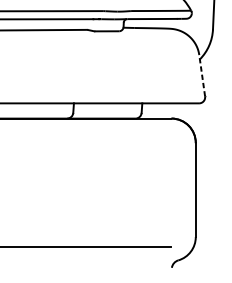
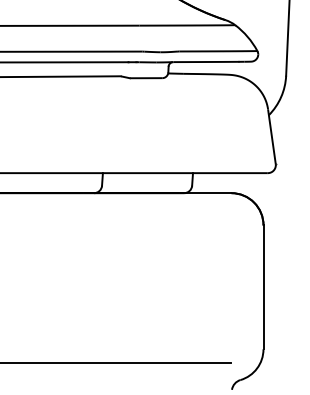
line: (201, 74) -> (271, 135), dashed -> solid

